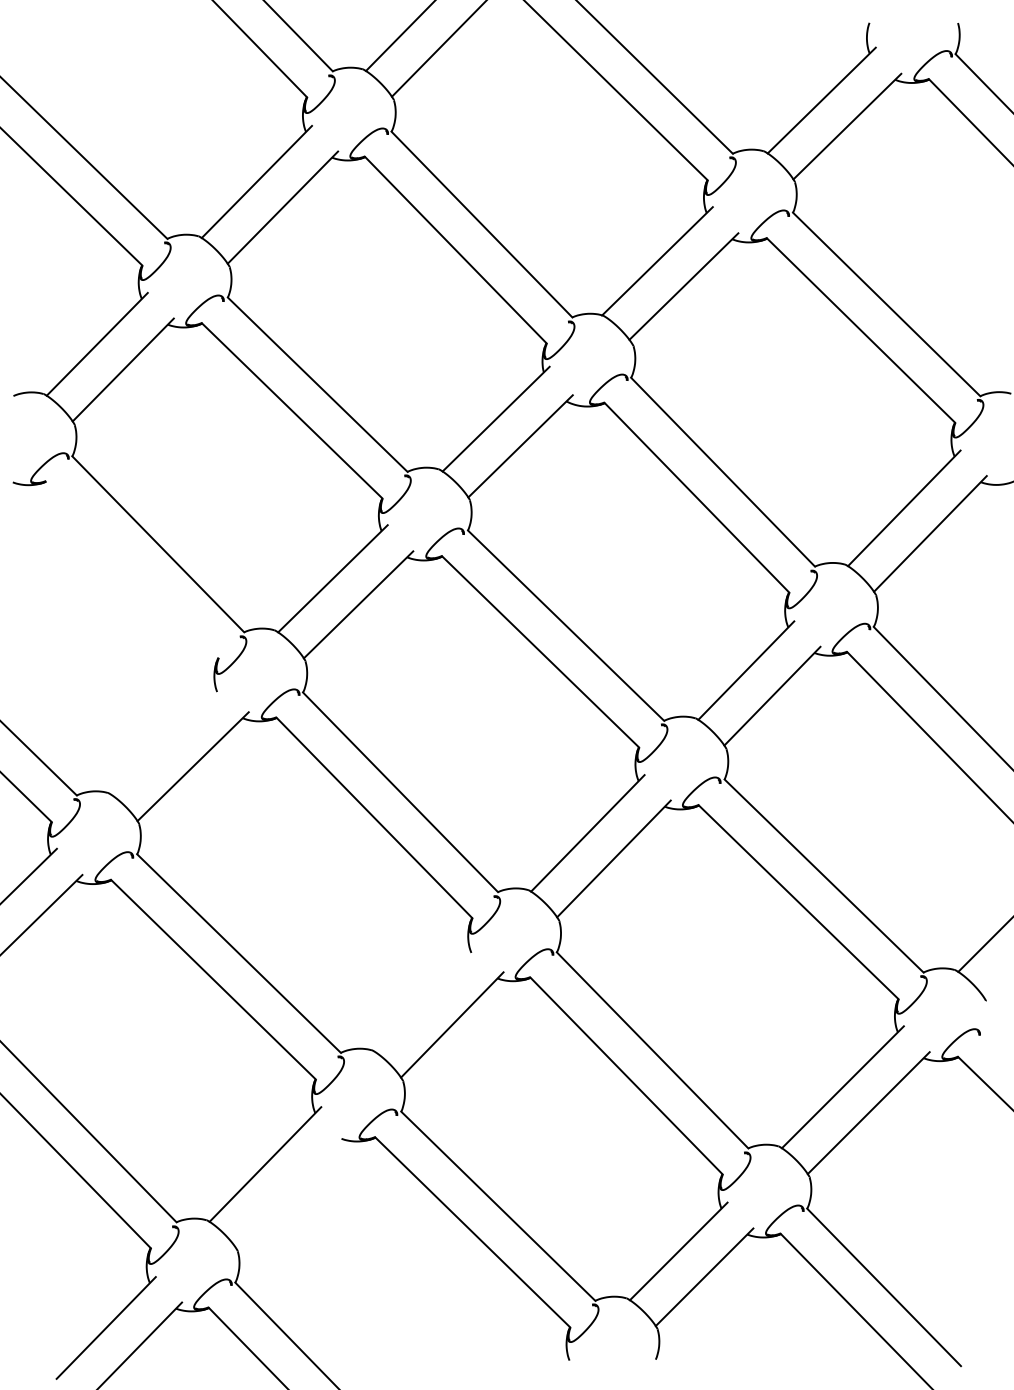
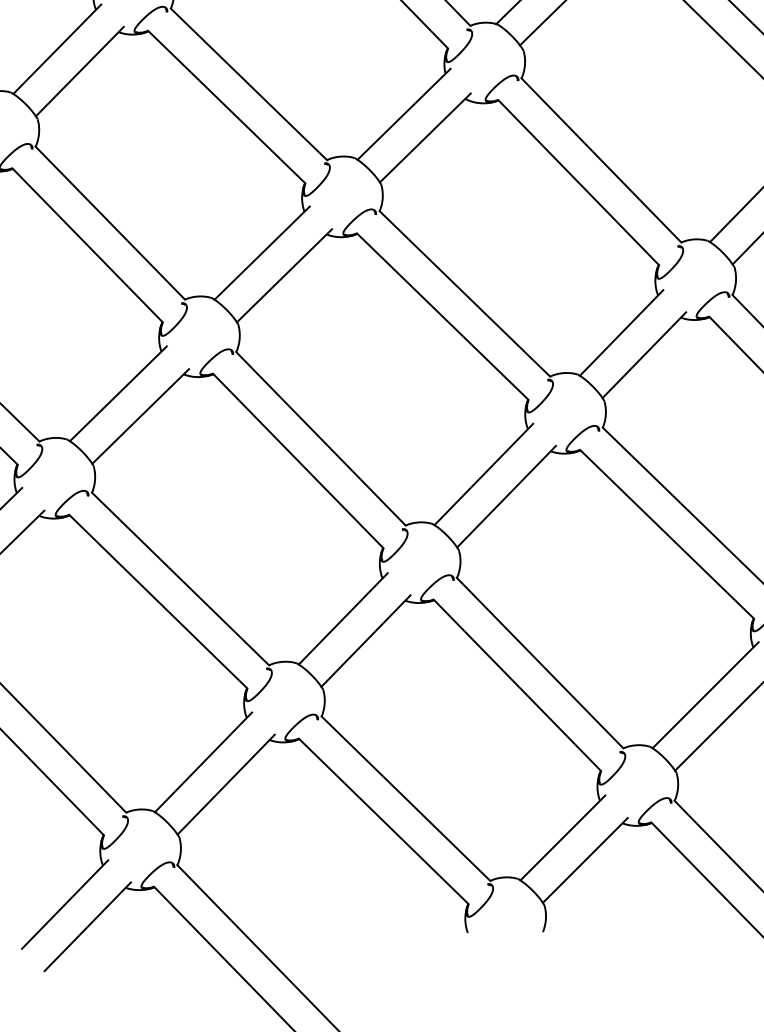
line: (132, 569) -> (87, 245), added
line: (167, 740) -> (118, 393), added
line: (426, 998) -> (343, 618), added
line: (291, 1189) -> (226, 784), added

